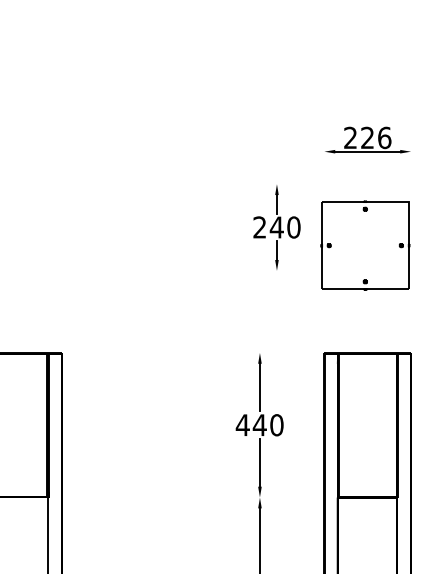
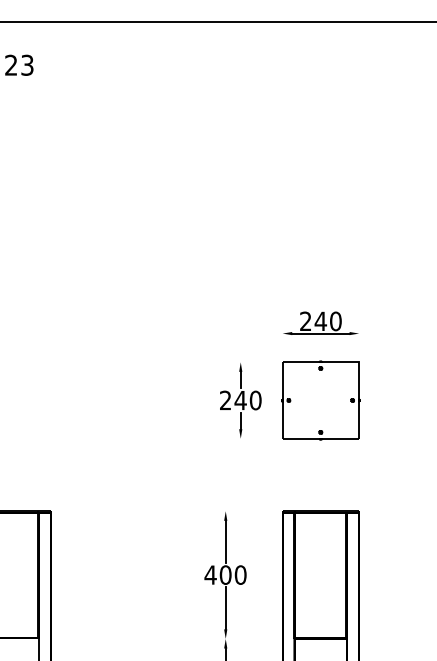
text: (375, 138) -> (327, 321), 226 -> 240
part: (365, 245) -> (320, 400), moved
text: (259, 424) -> (225, 574), 440 -> 400

